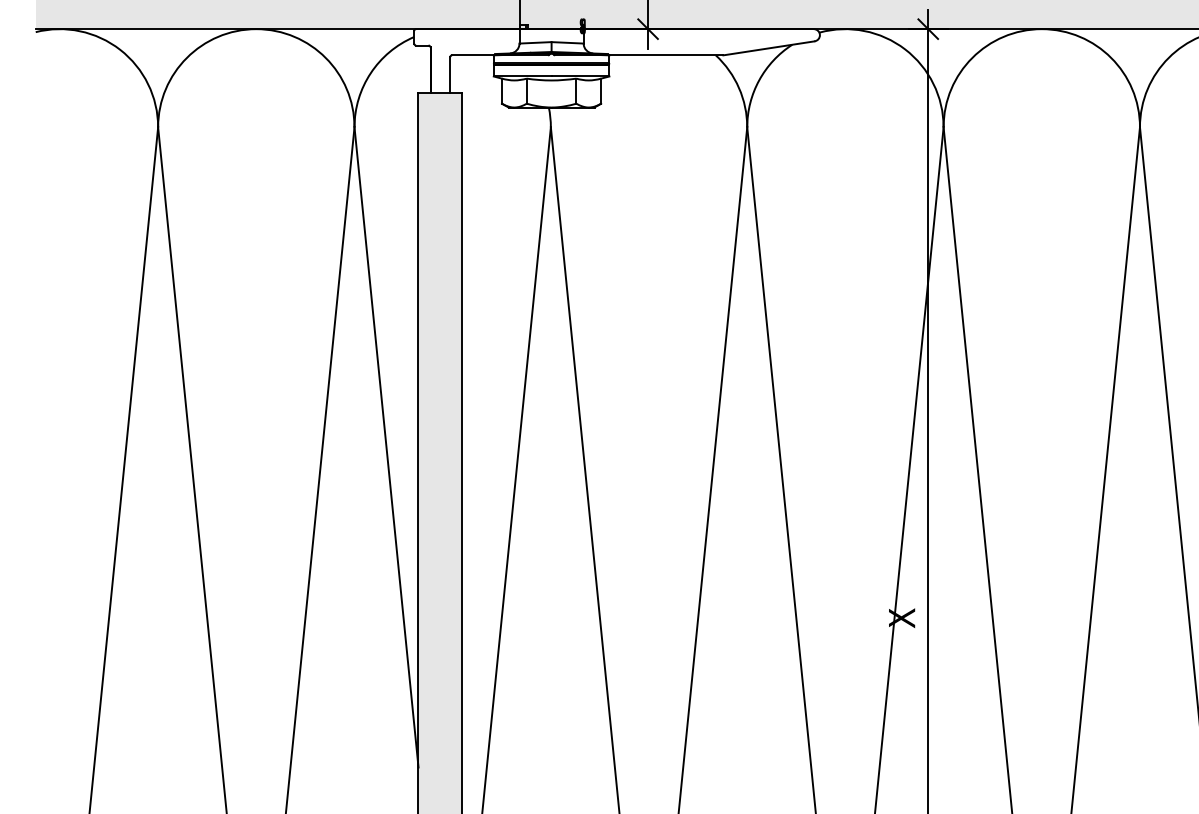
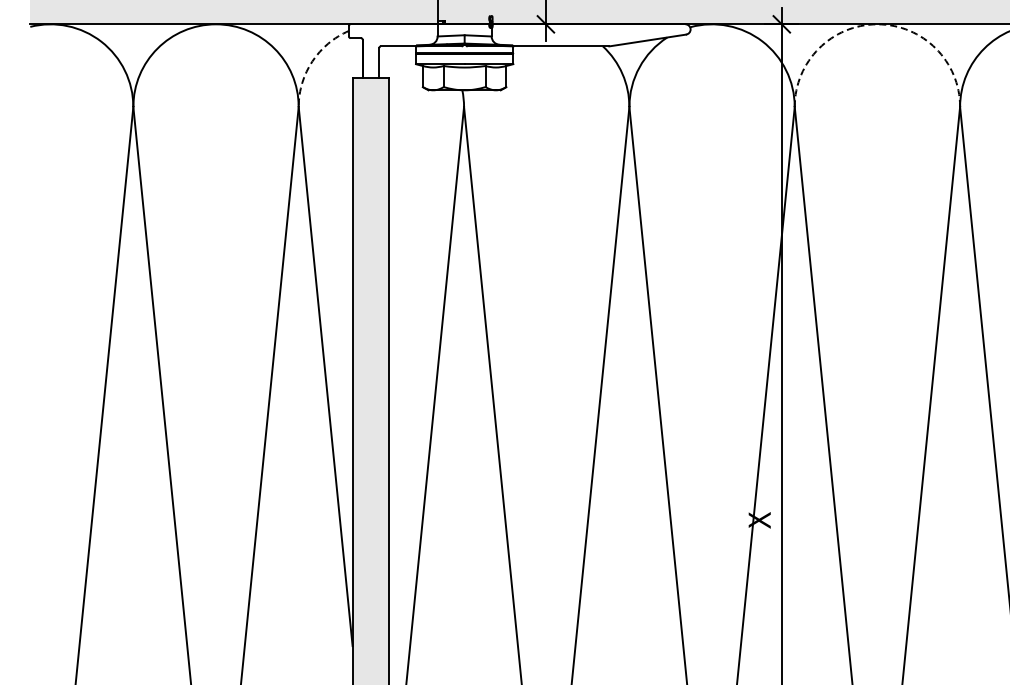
arc: (1041, 29) -> (877, 24), solid -> dashed
arc: (370, 73) -> (312, 61), solid -> dashed

